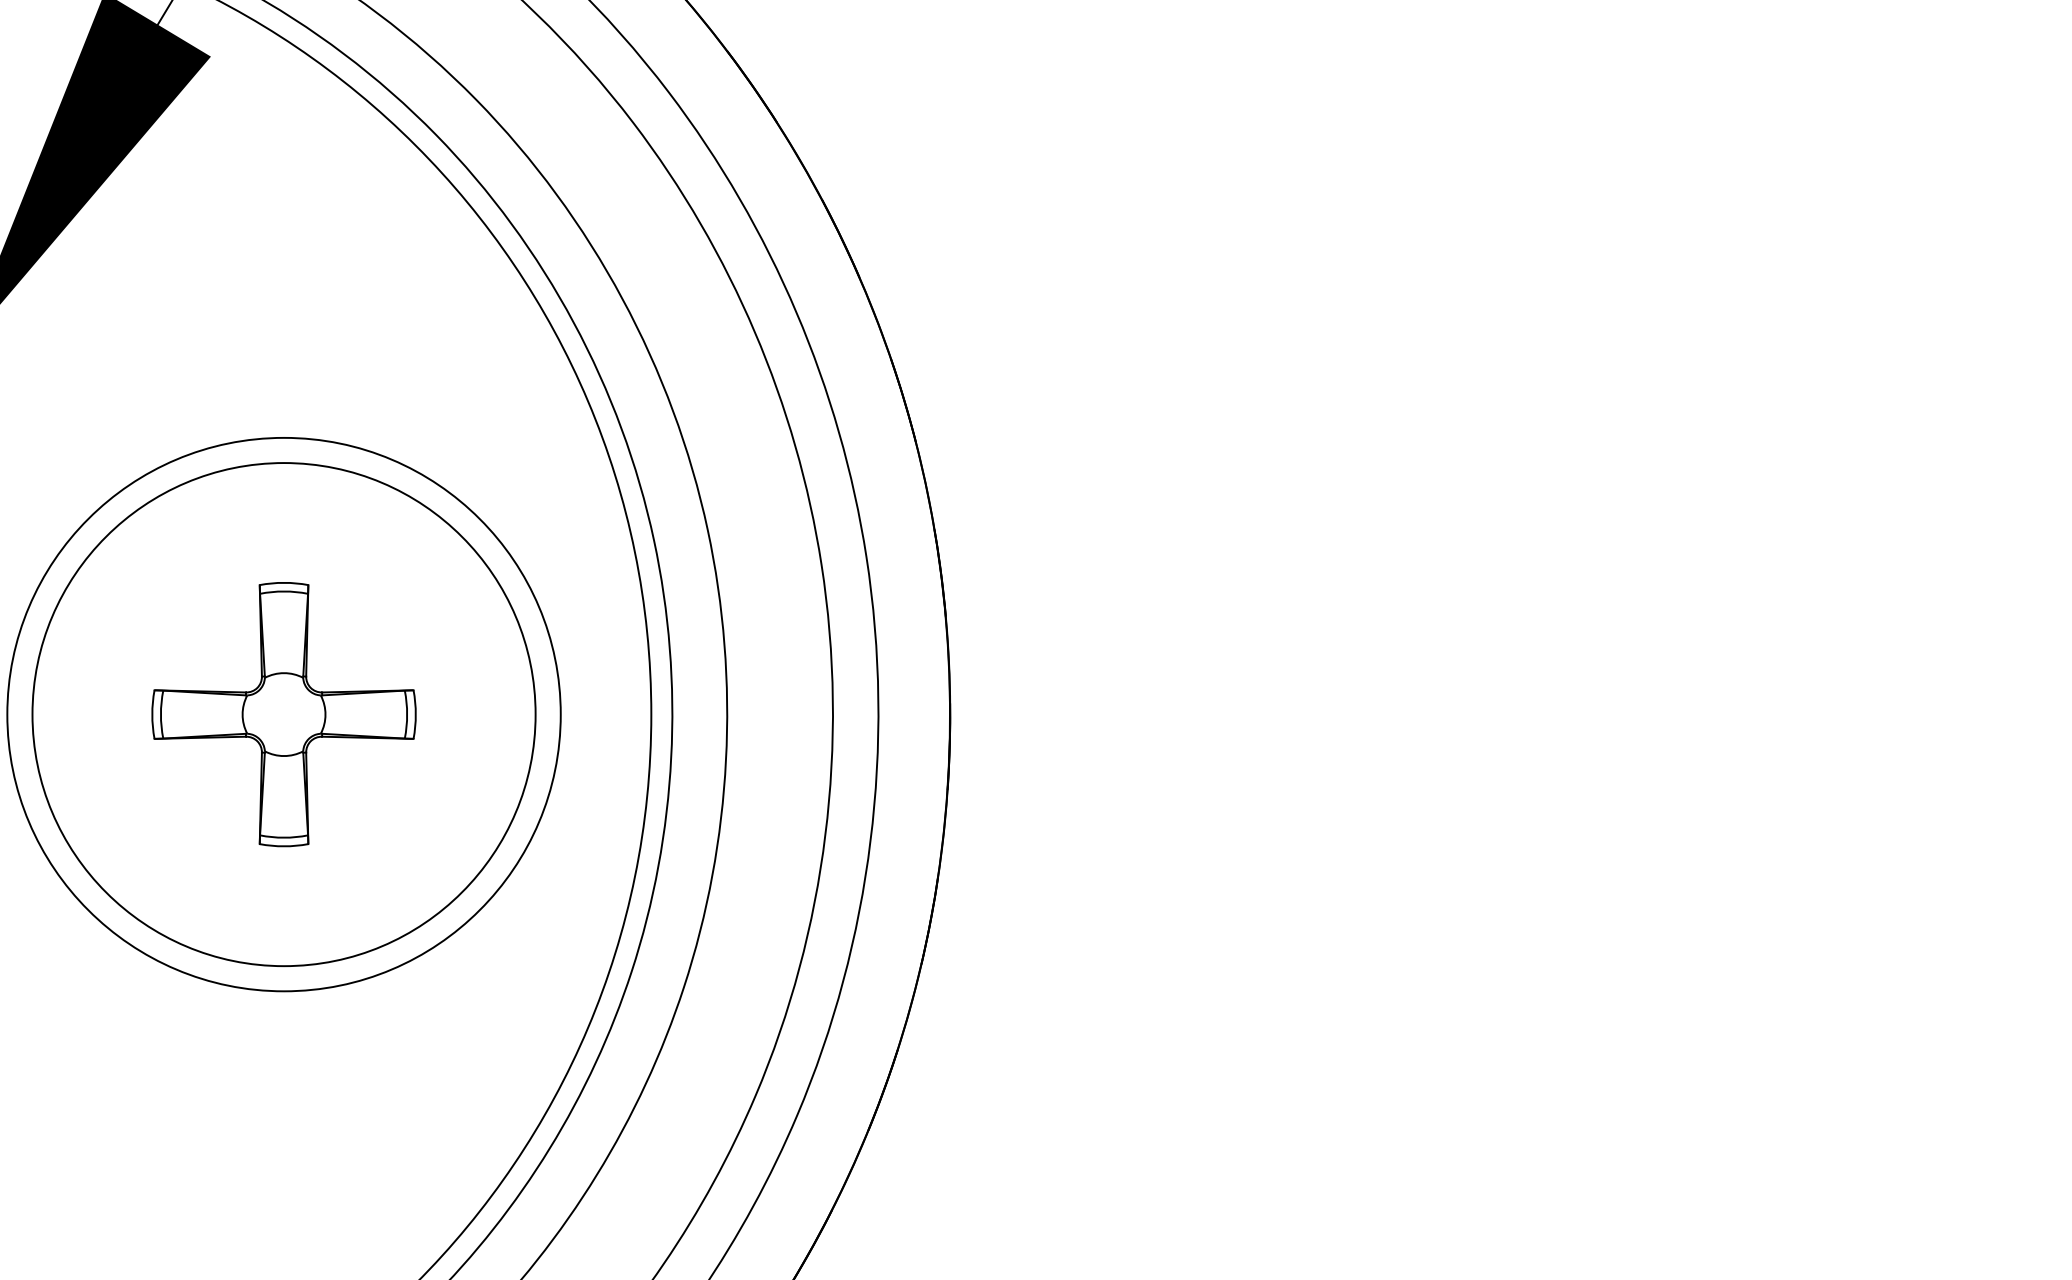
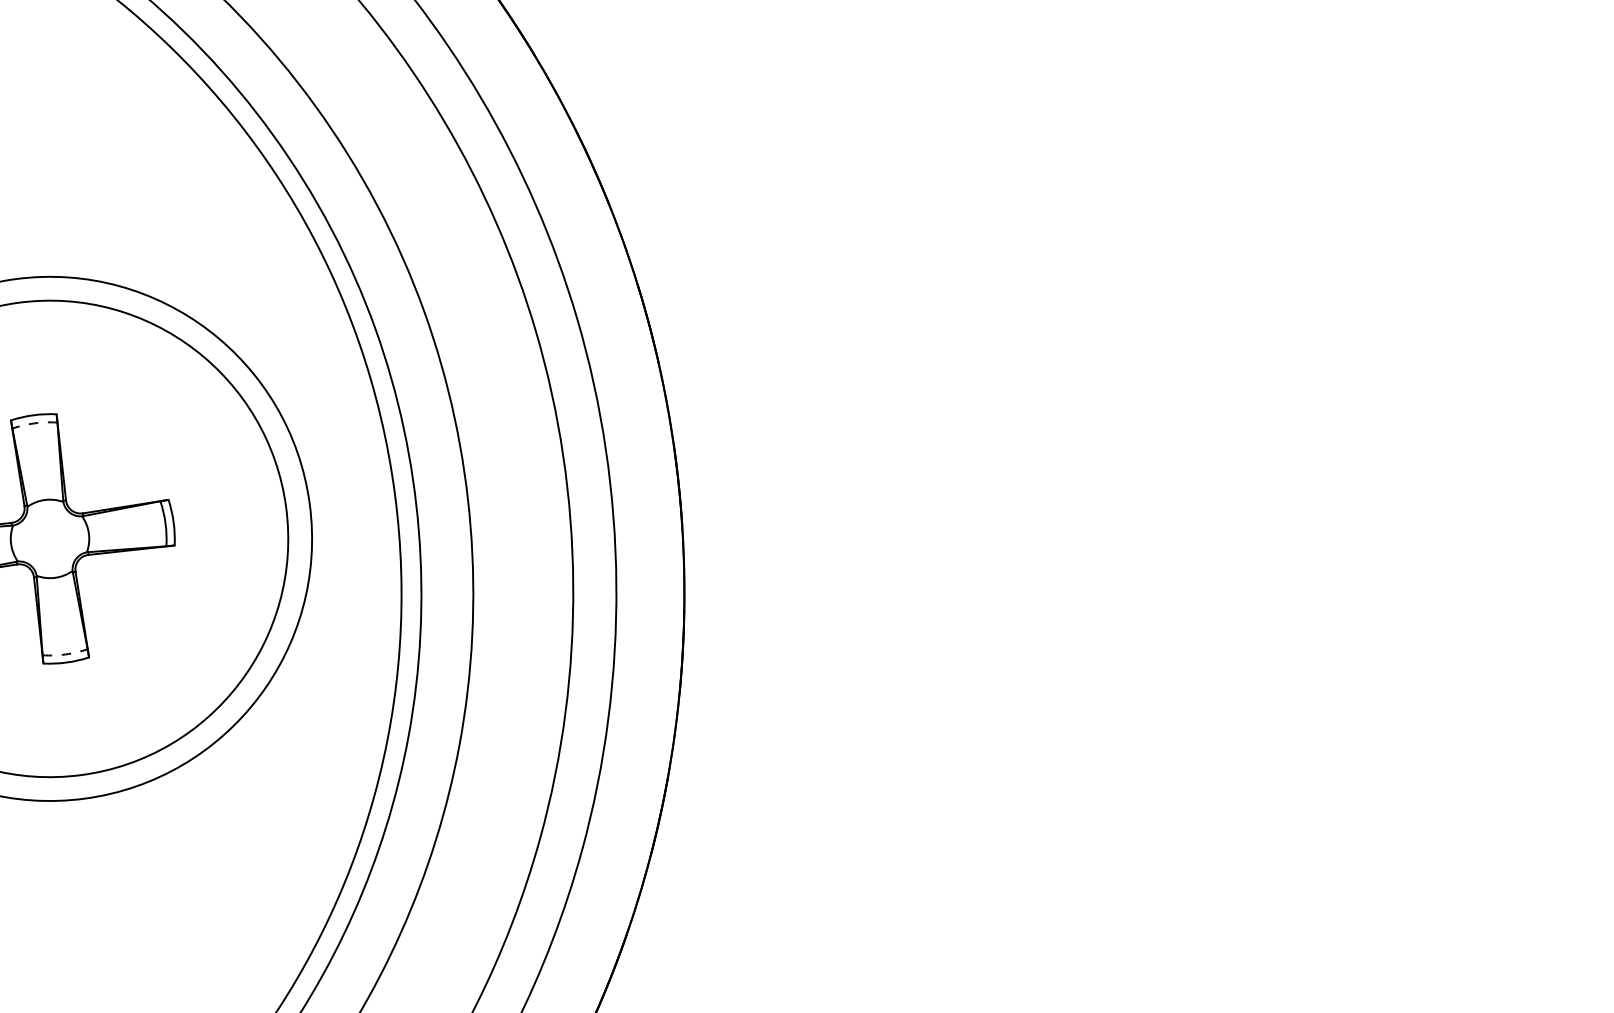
arc: (284, 591) -> (35, 423), solid -> dashed
arc: (284, 837) -> (65, 654), solid -> dashed

